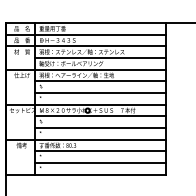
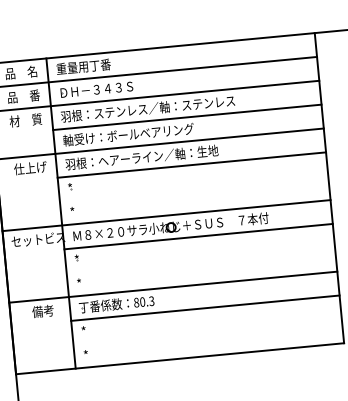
line: (100, 93) -> (193, 189), removed
line: (100, 128) -> (200, 261), removed
line: (100, 163) -> (207, 332), removed

